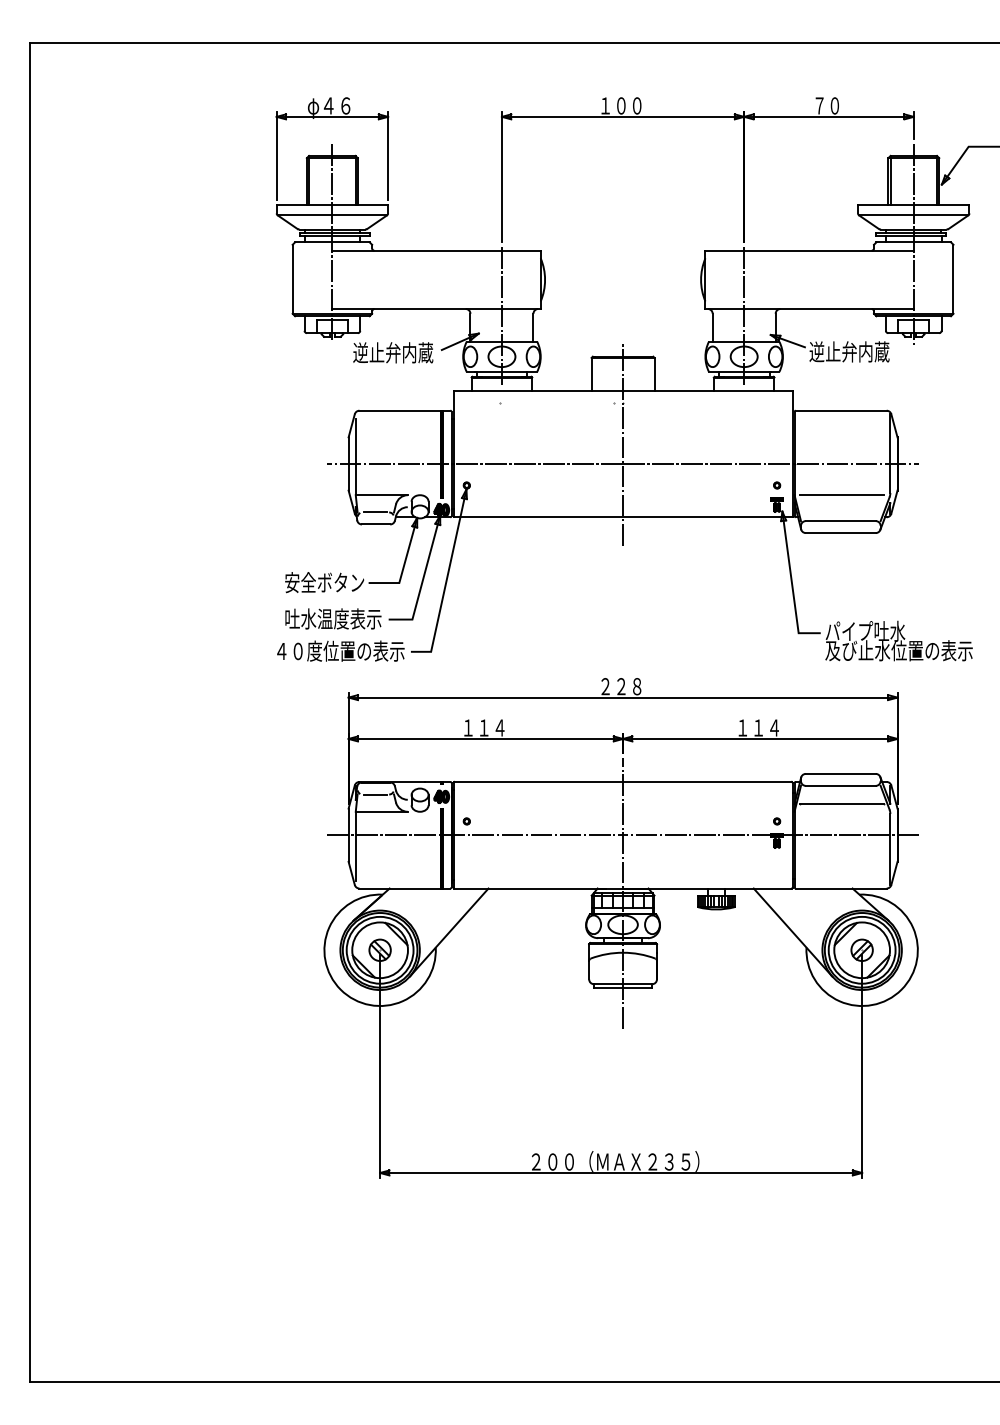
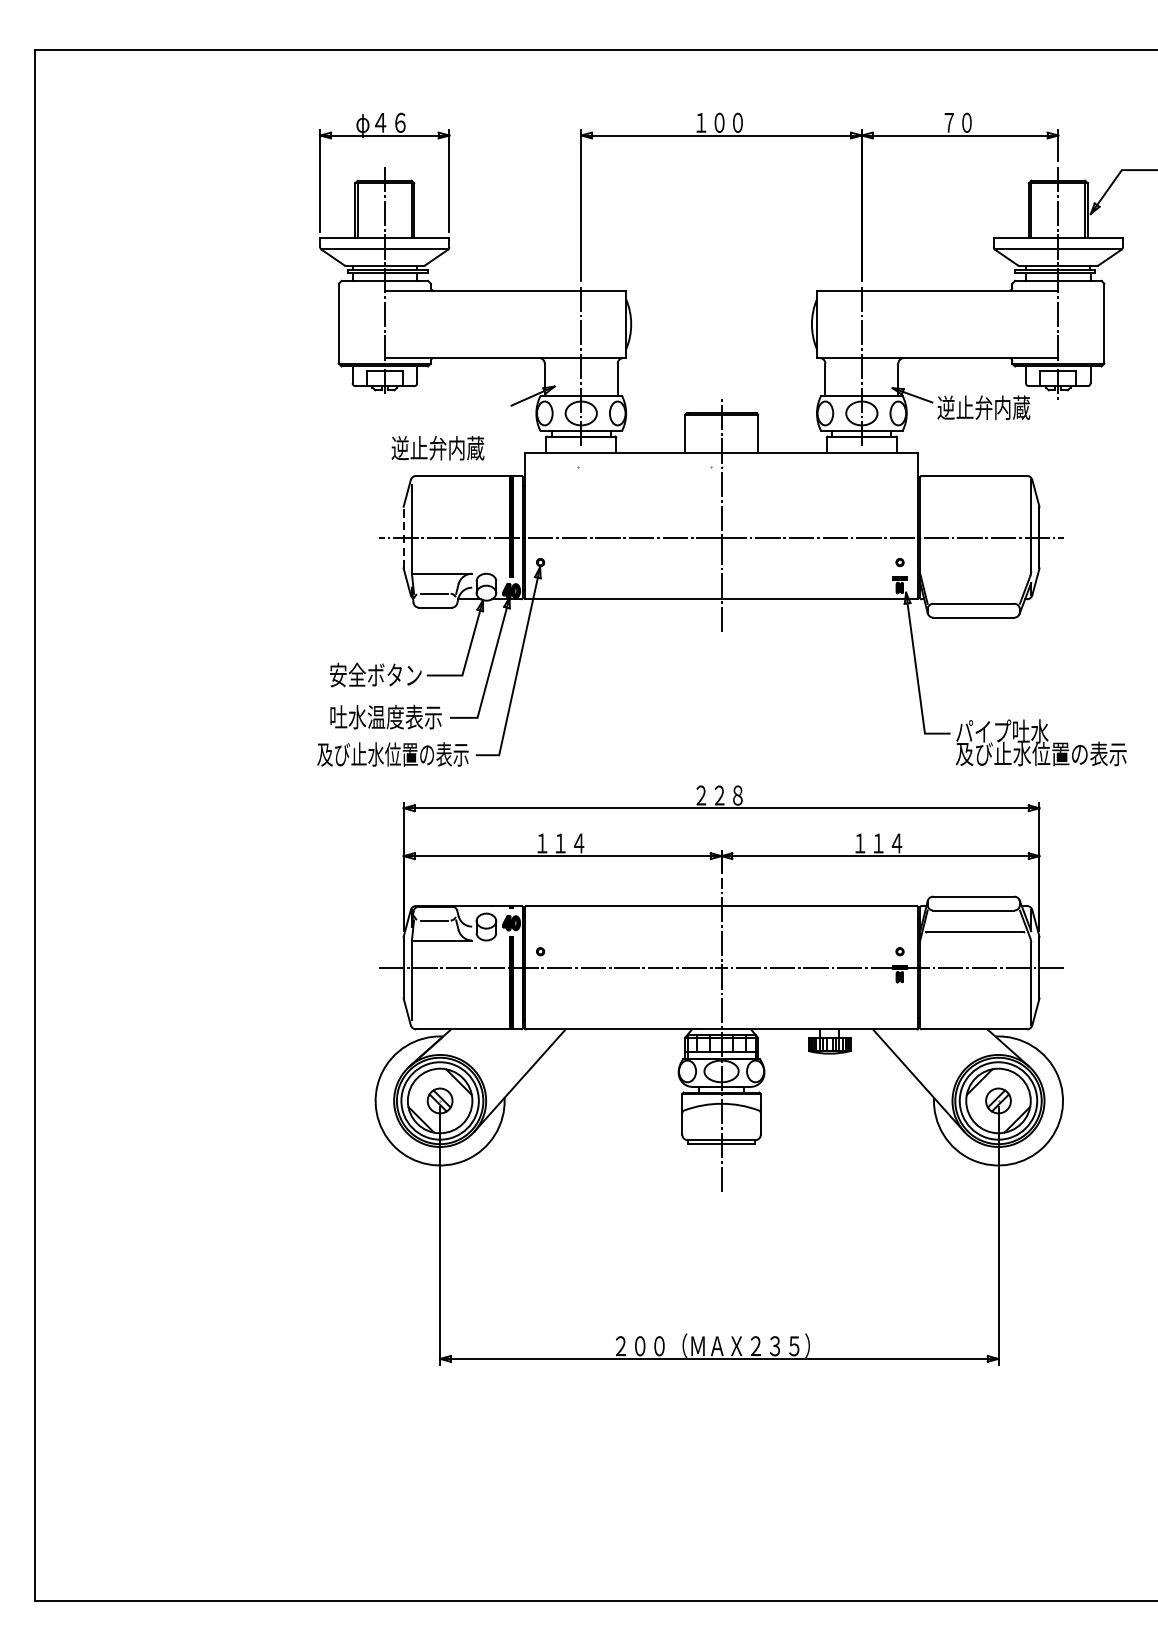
text: (393, 352) -> (438, 447), moved
line: (348, 464) -> (403, 538), solid -> dashed
line: (841, 495) -> (974, 574), removed
text: (339, 650) -> (393, 753), ４０度位置の表示 -> 及び止水位置の表示

